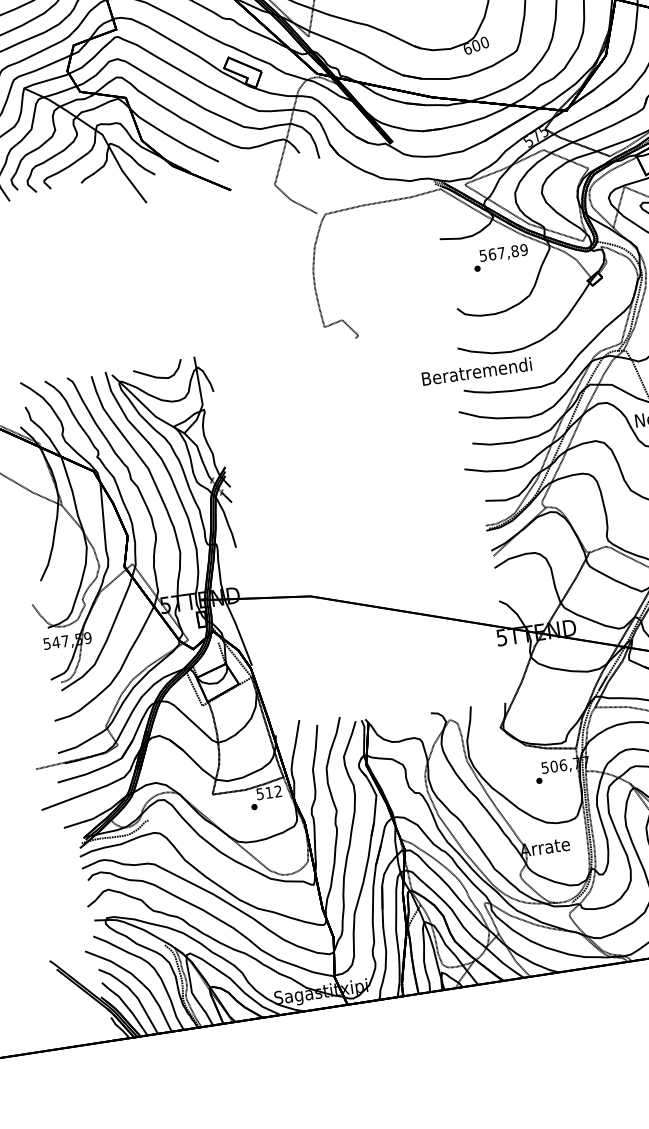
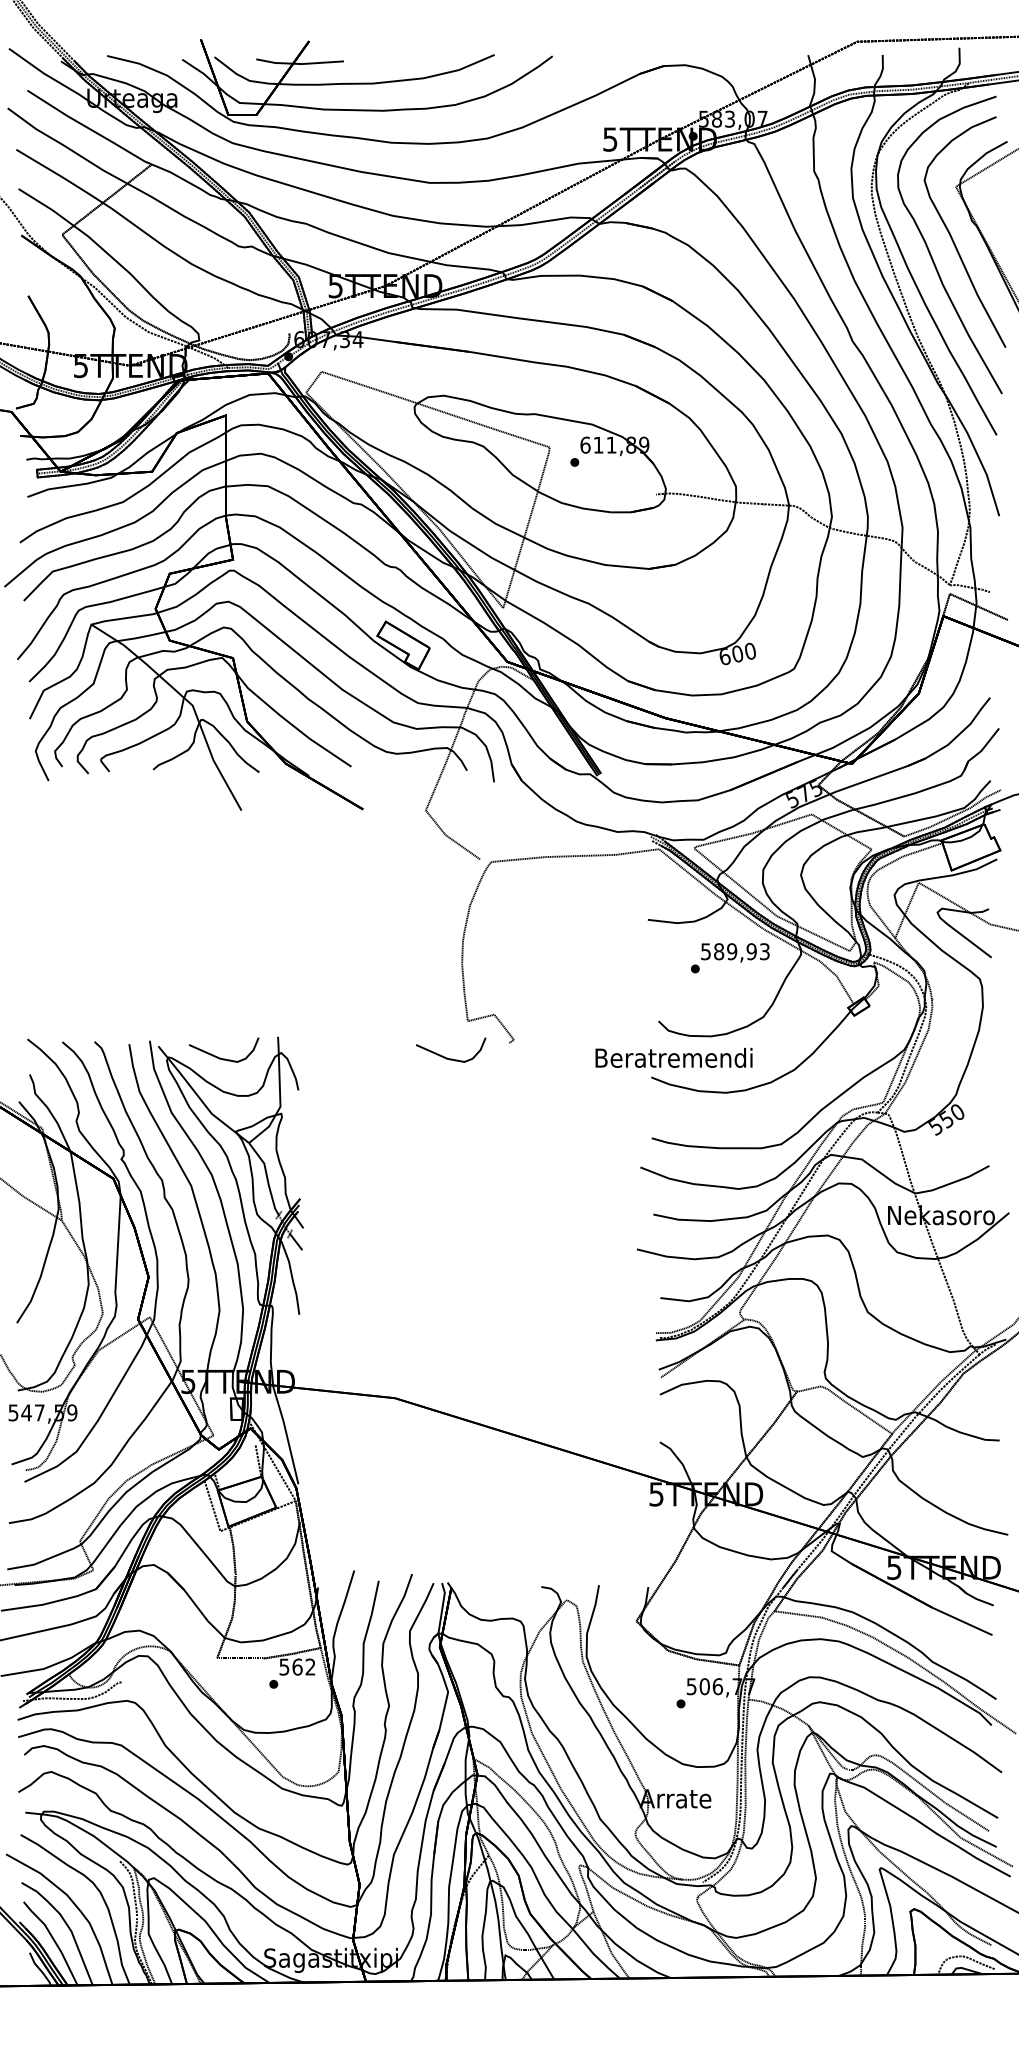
text: (507, 252) -> (741, 951), 567,89 -> 589,93
curve: (313, 354) -> (447, 1057), added
text: (476, 371) -> (673, 1057), moved
text: (269, 792) -> (297, 1666), 512 -> 562

